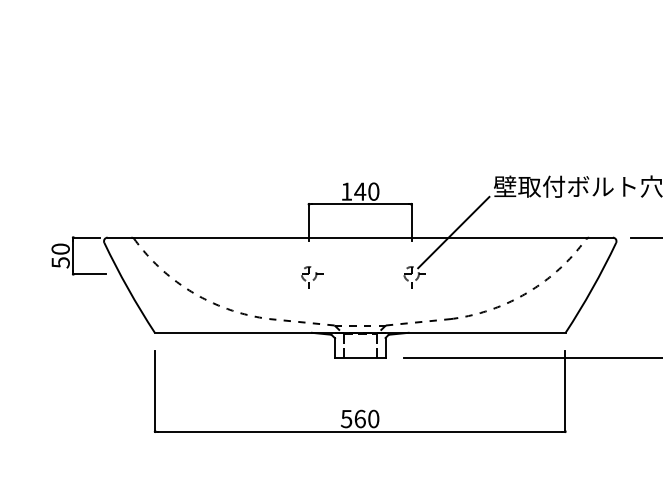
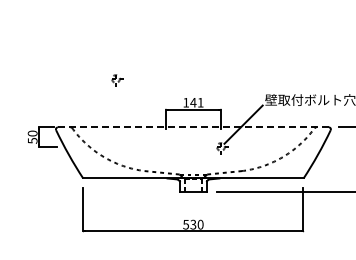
text: (373, 191) -> (200, 102), 140 -> 141
line: (360, 237) -> (193, 127), solid -> dashed
part: (311, 276) -> (117, 80), moved
text: (360, 418) -> (193, 224), 560 -> 530

